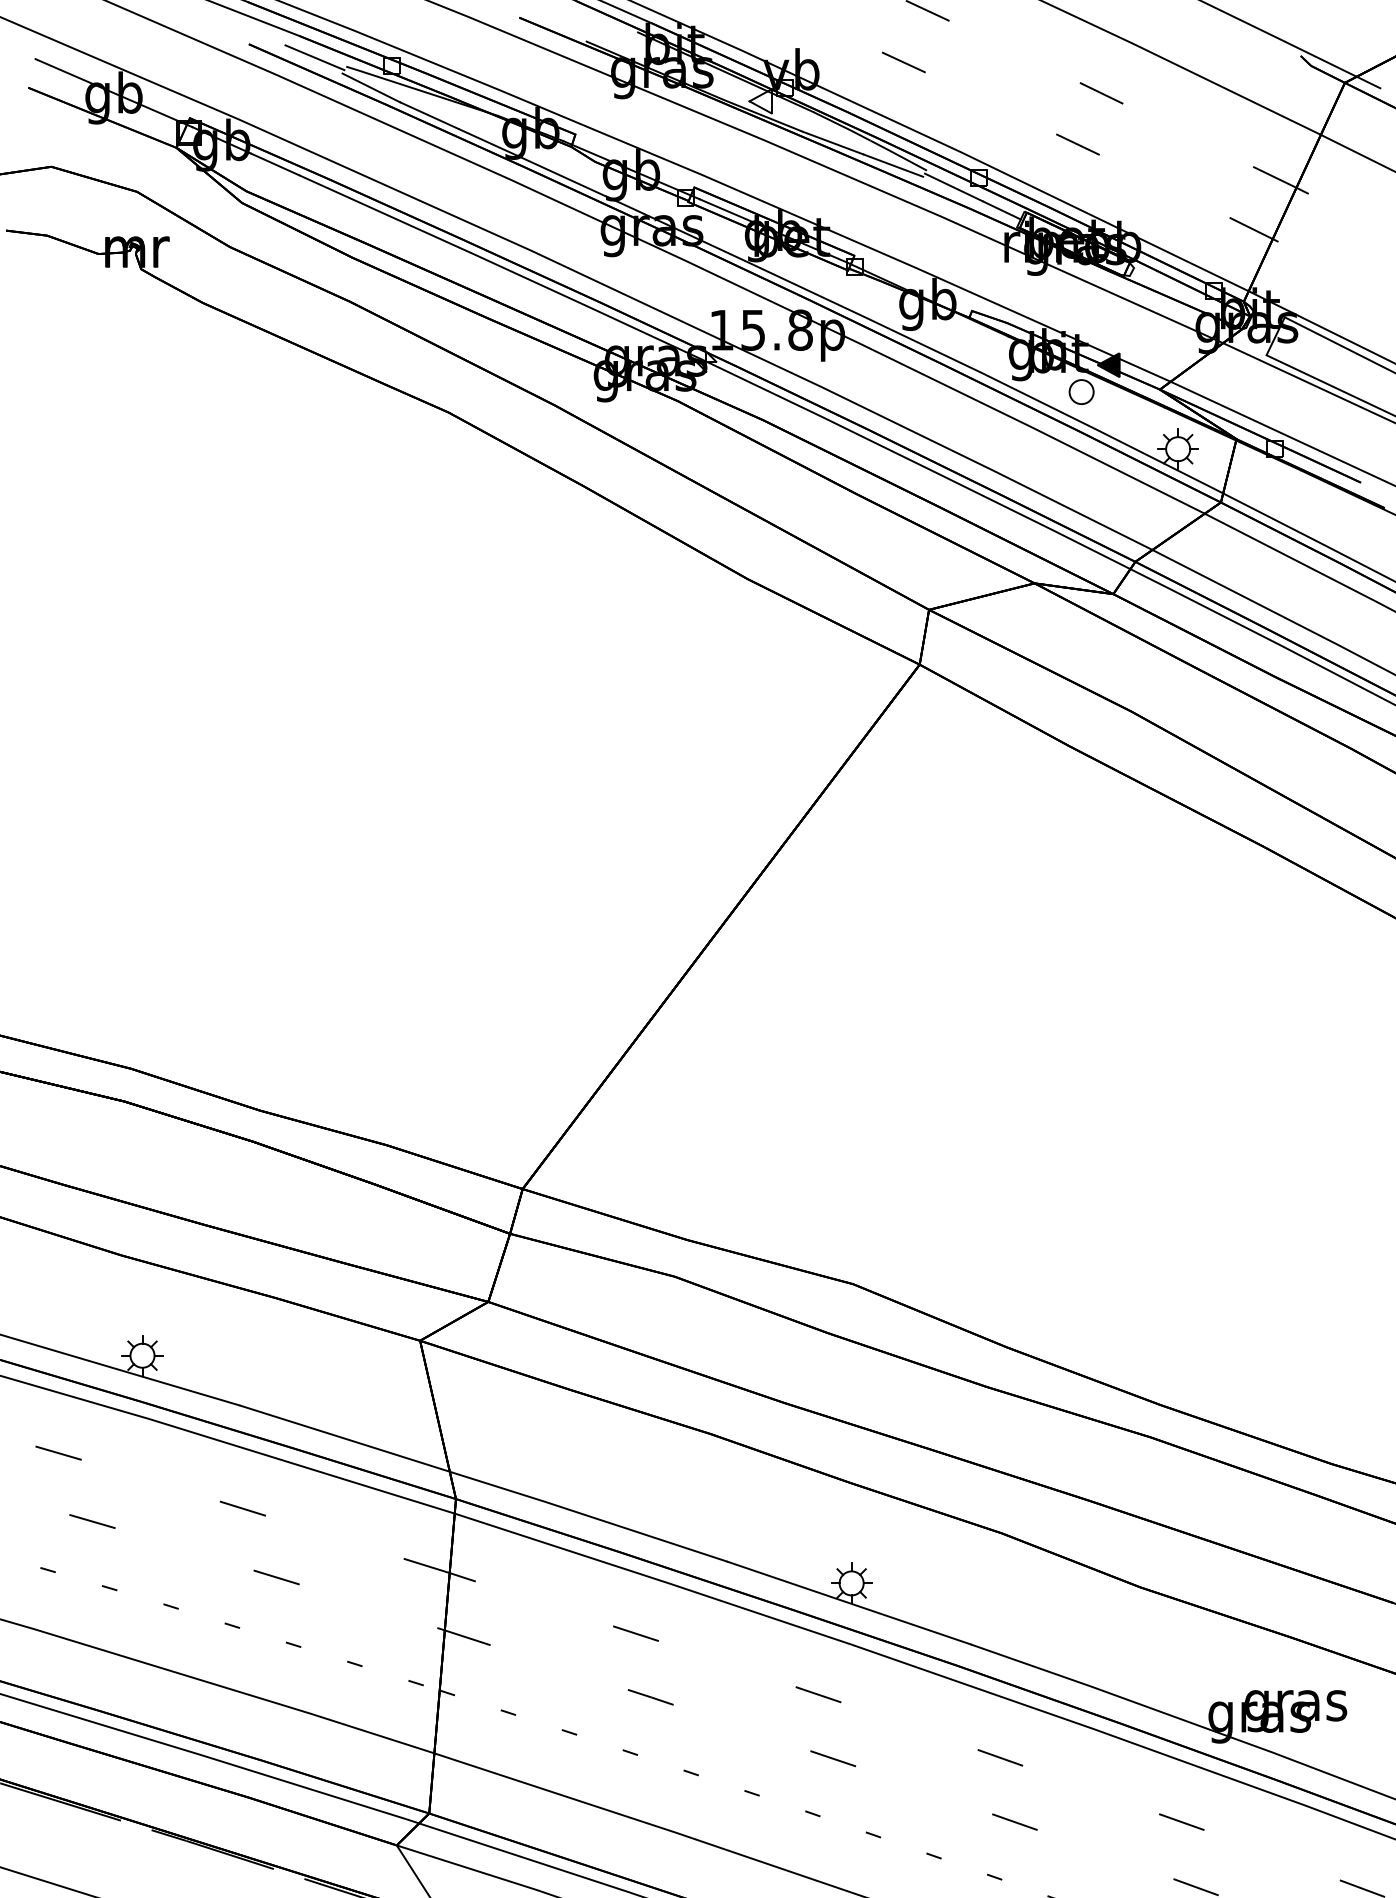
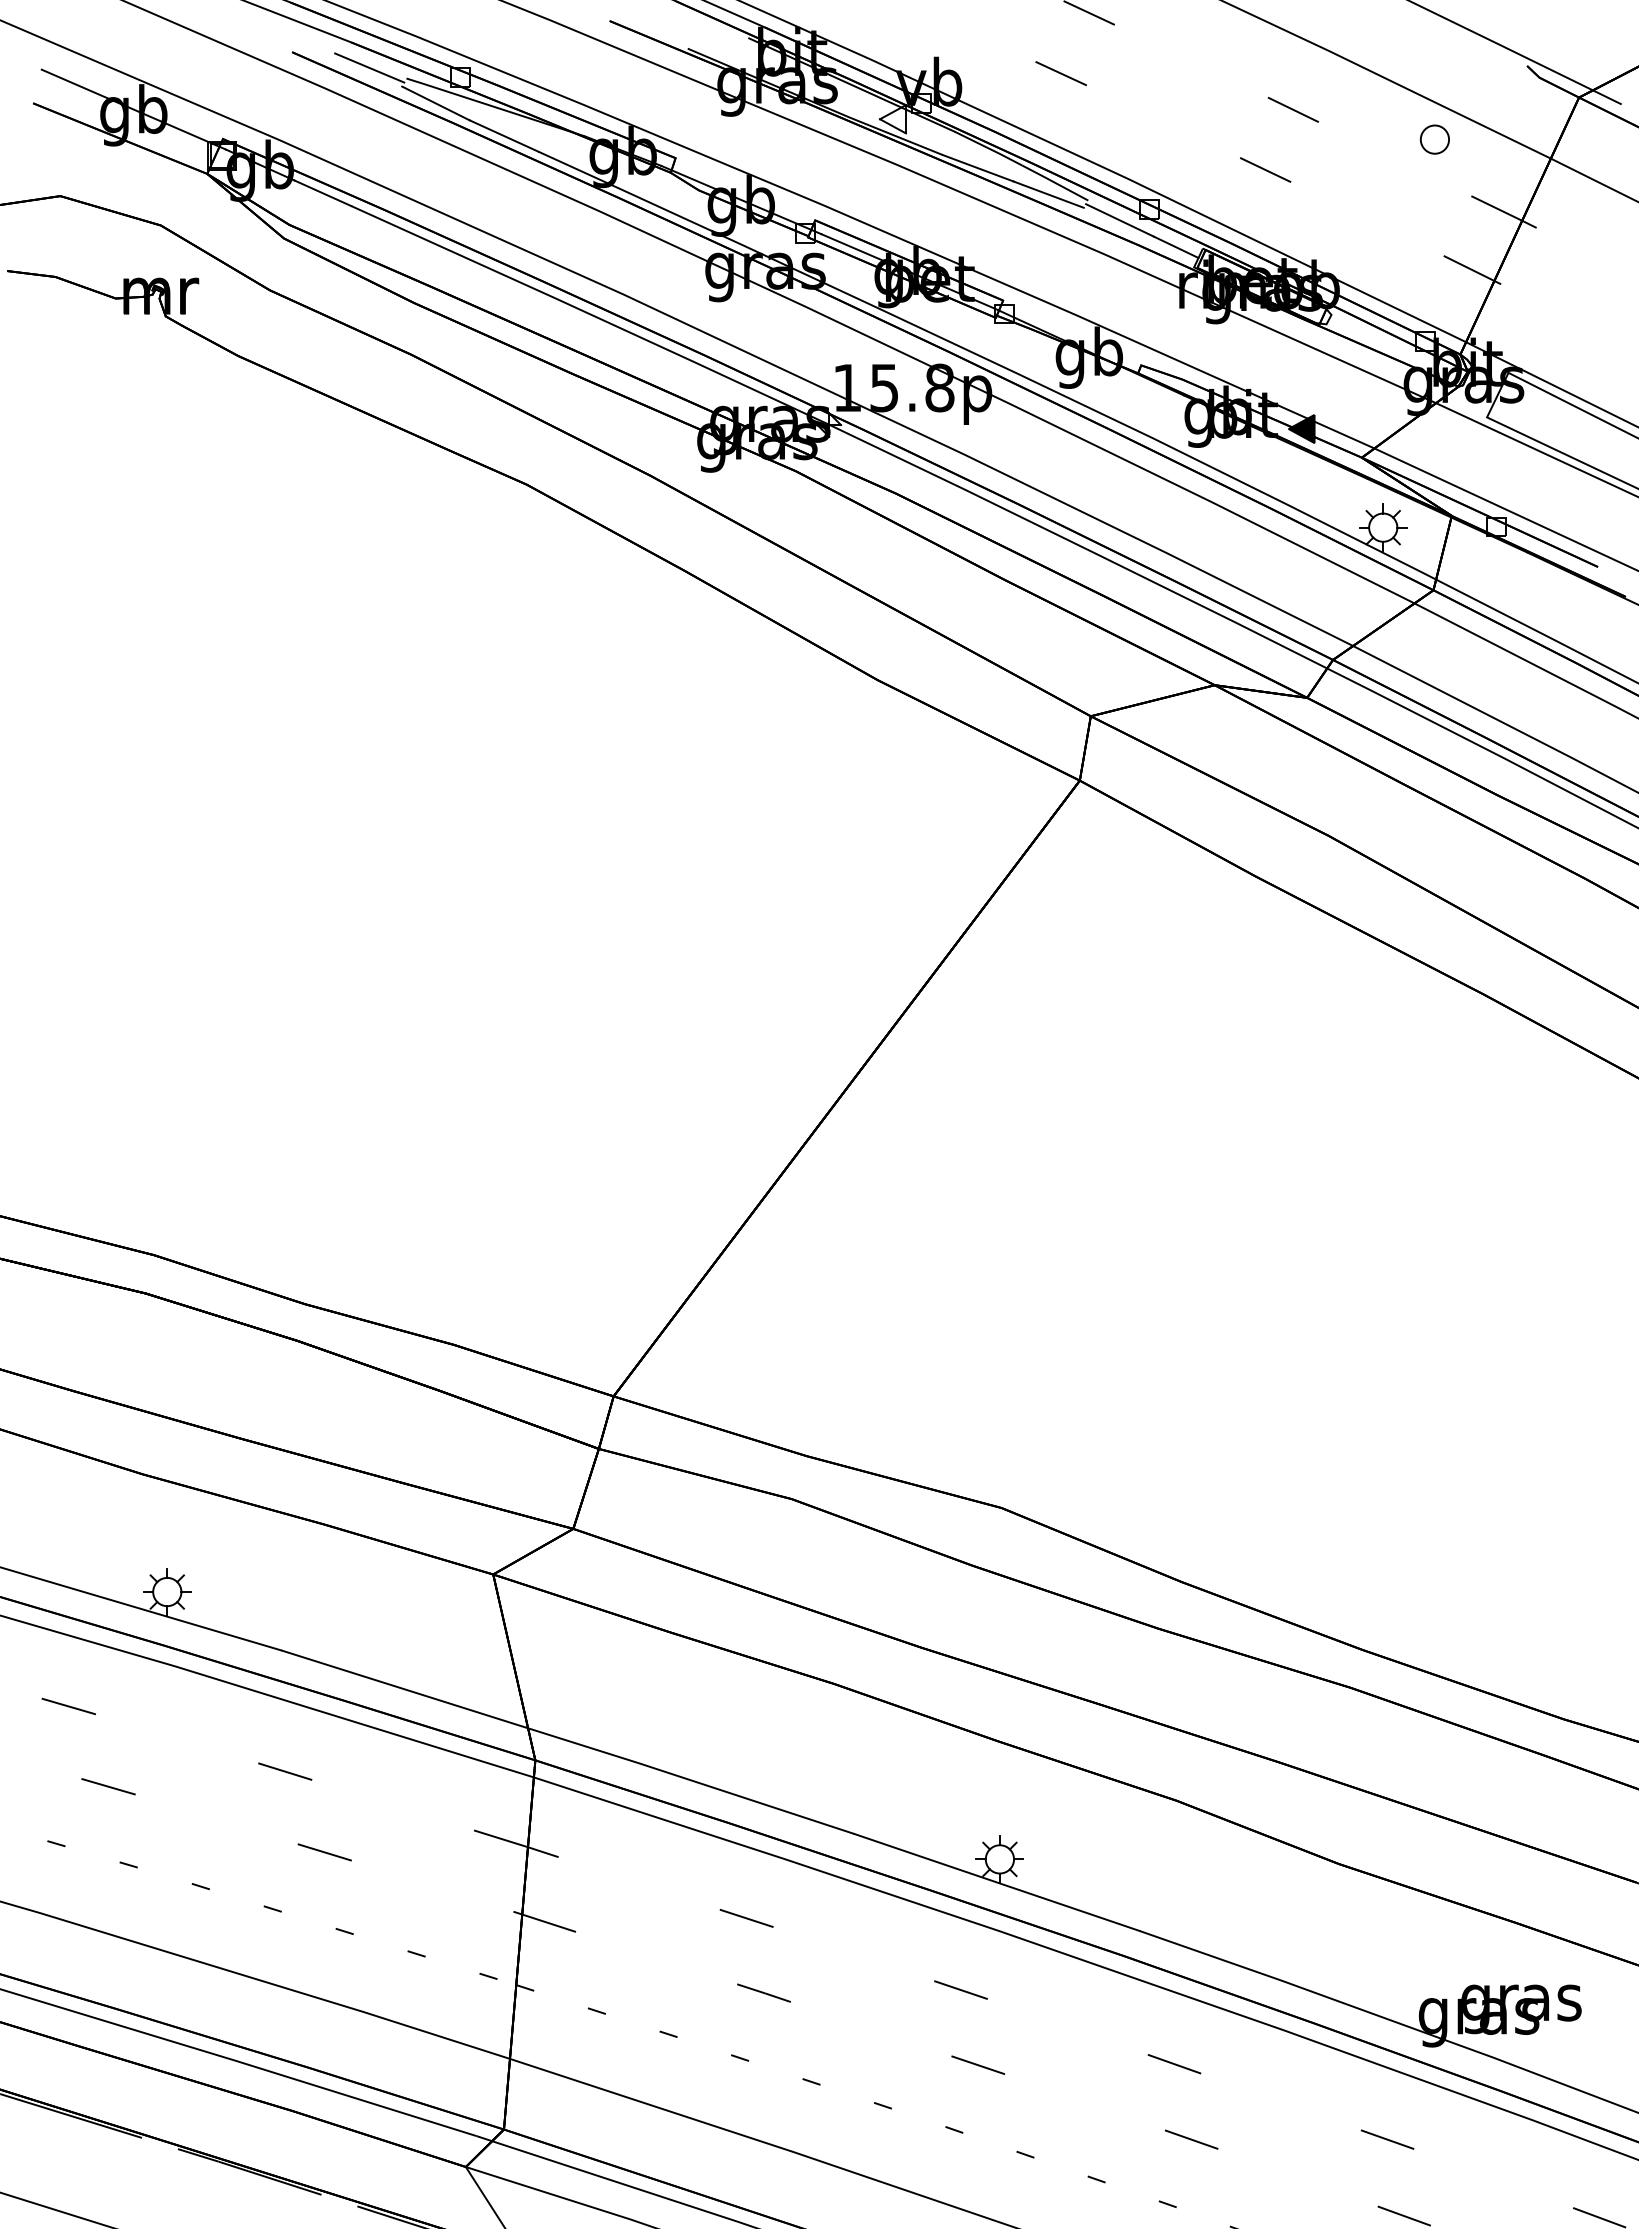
part: (1081, 391) -> (1434, 139), moved

